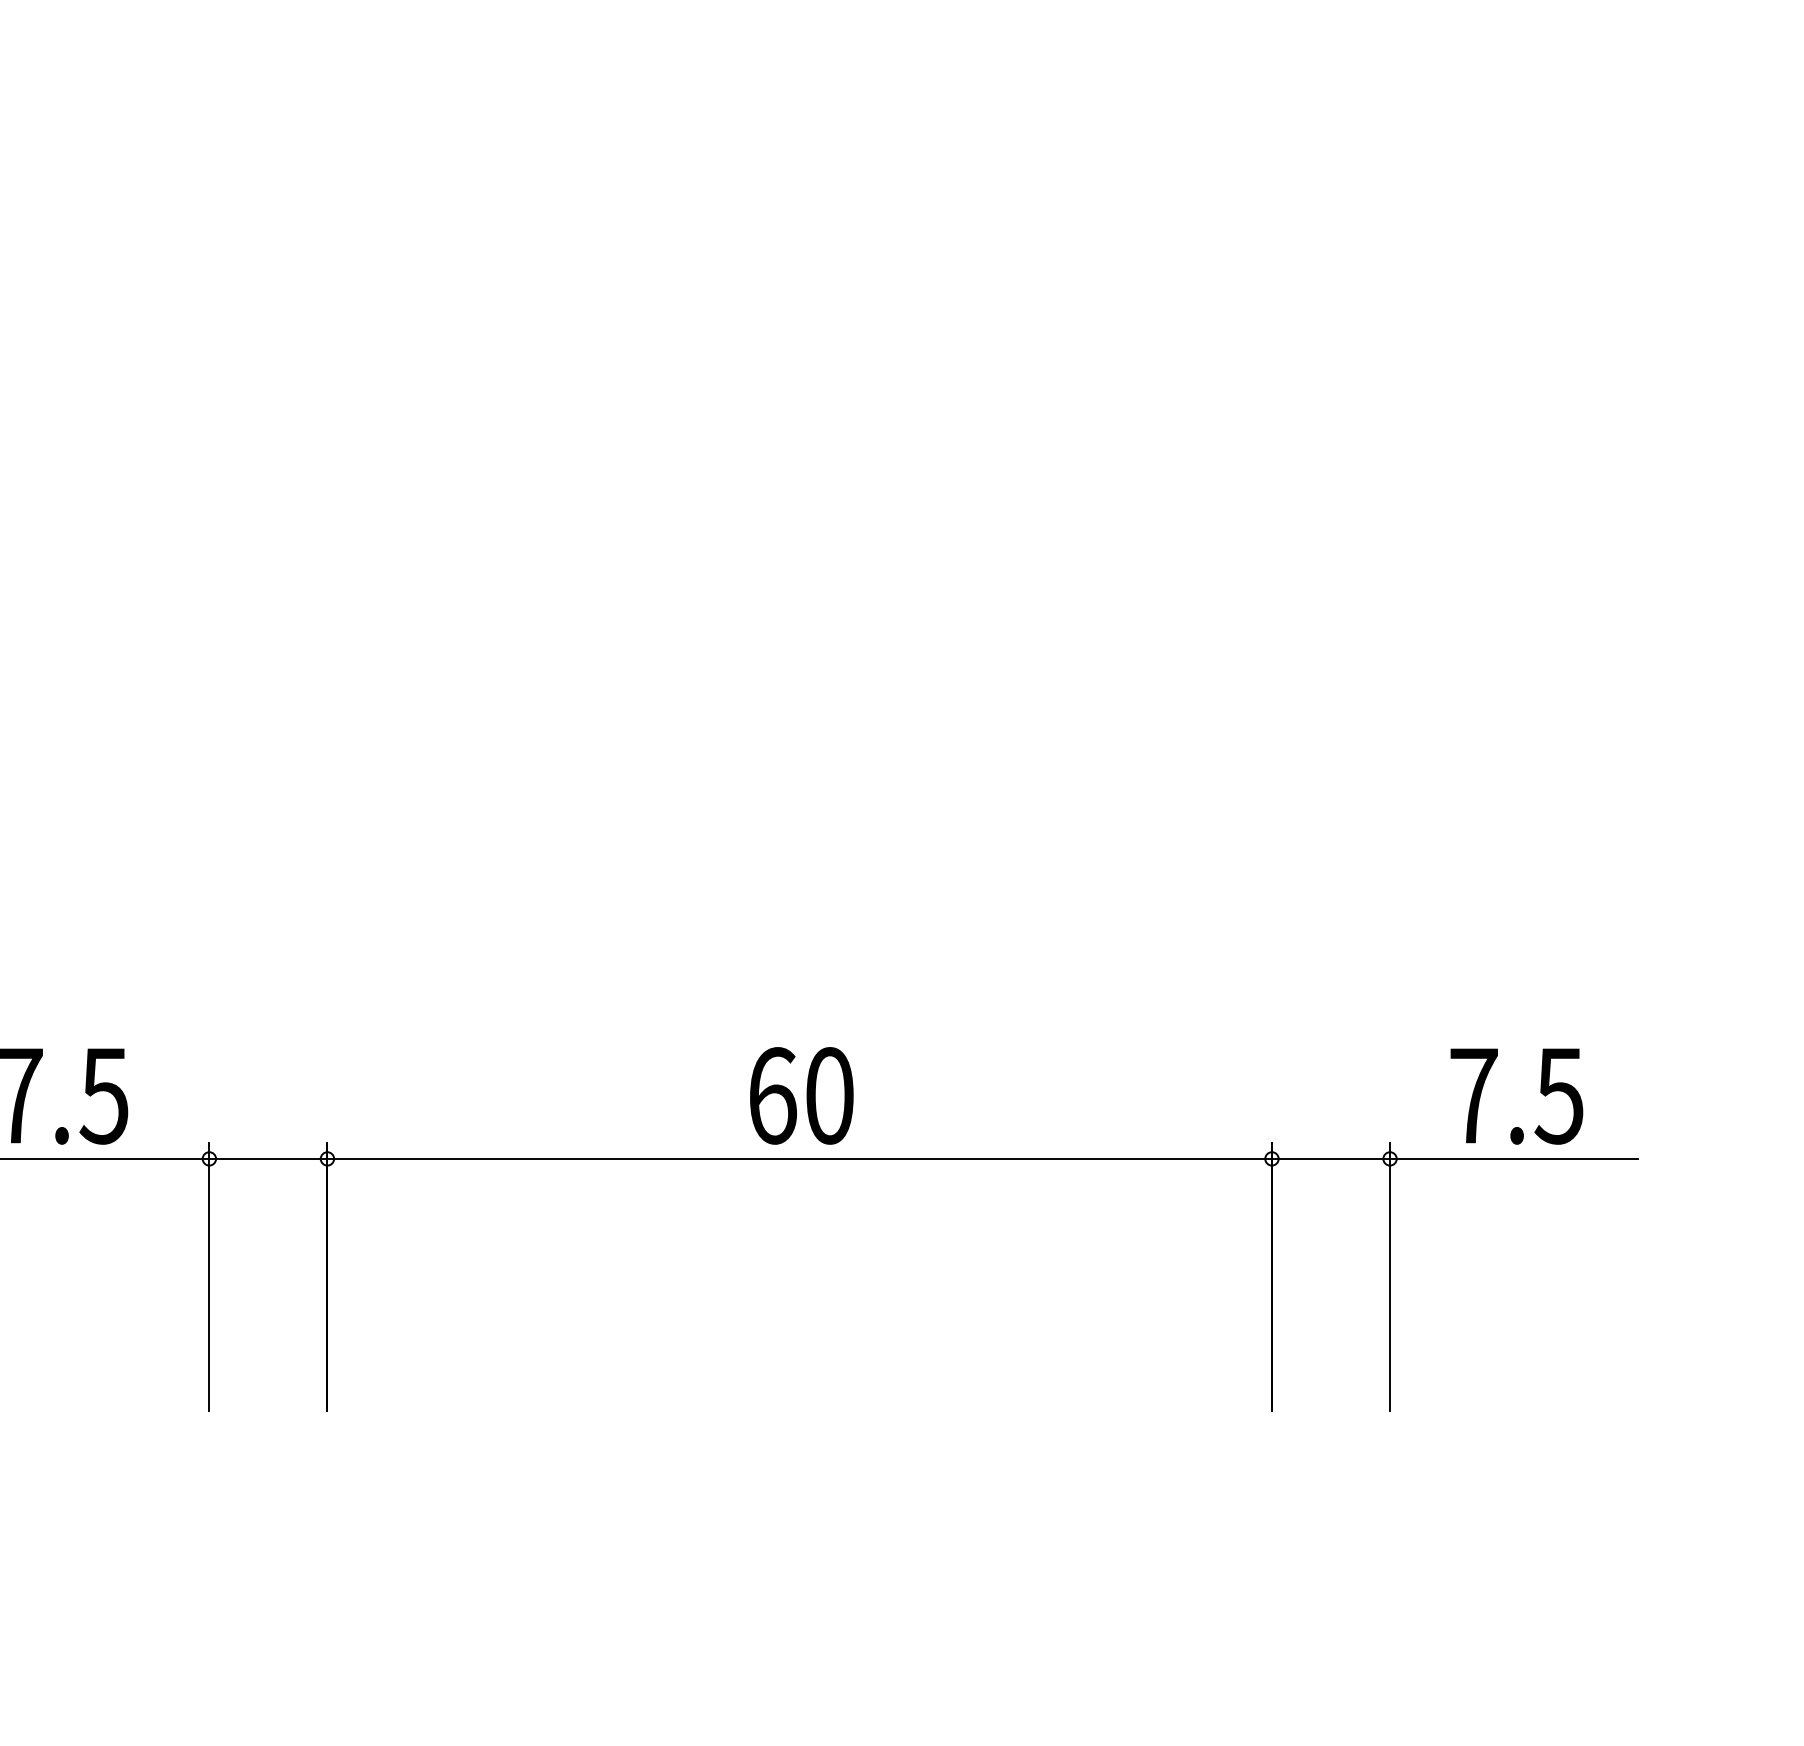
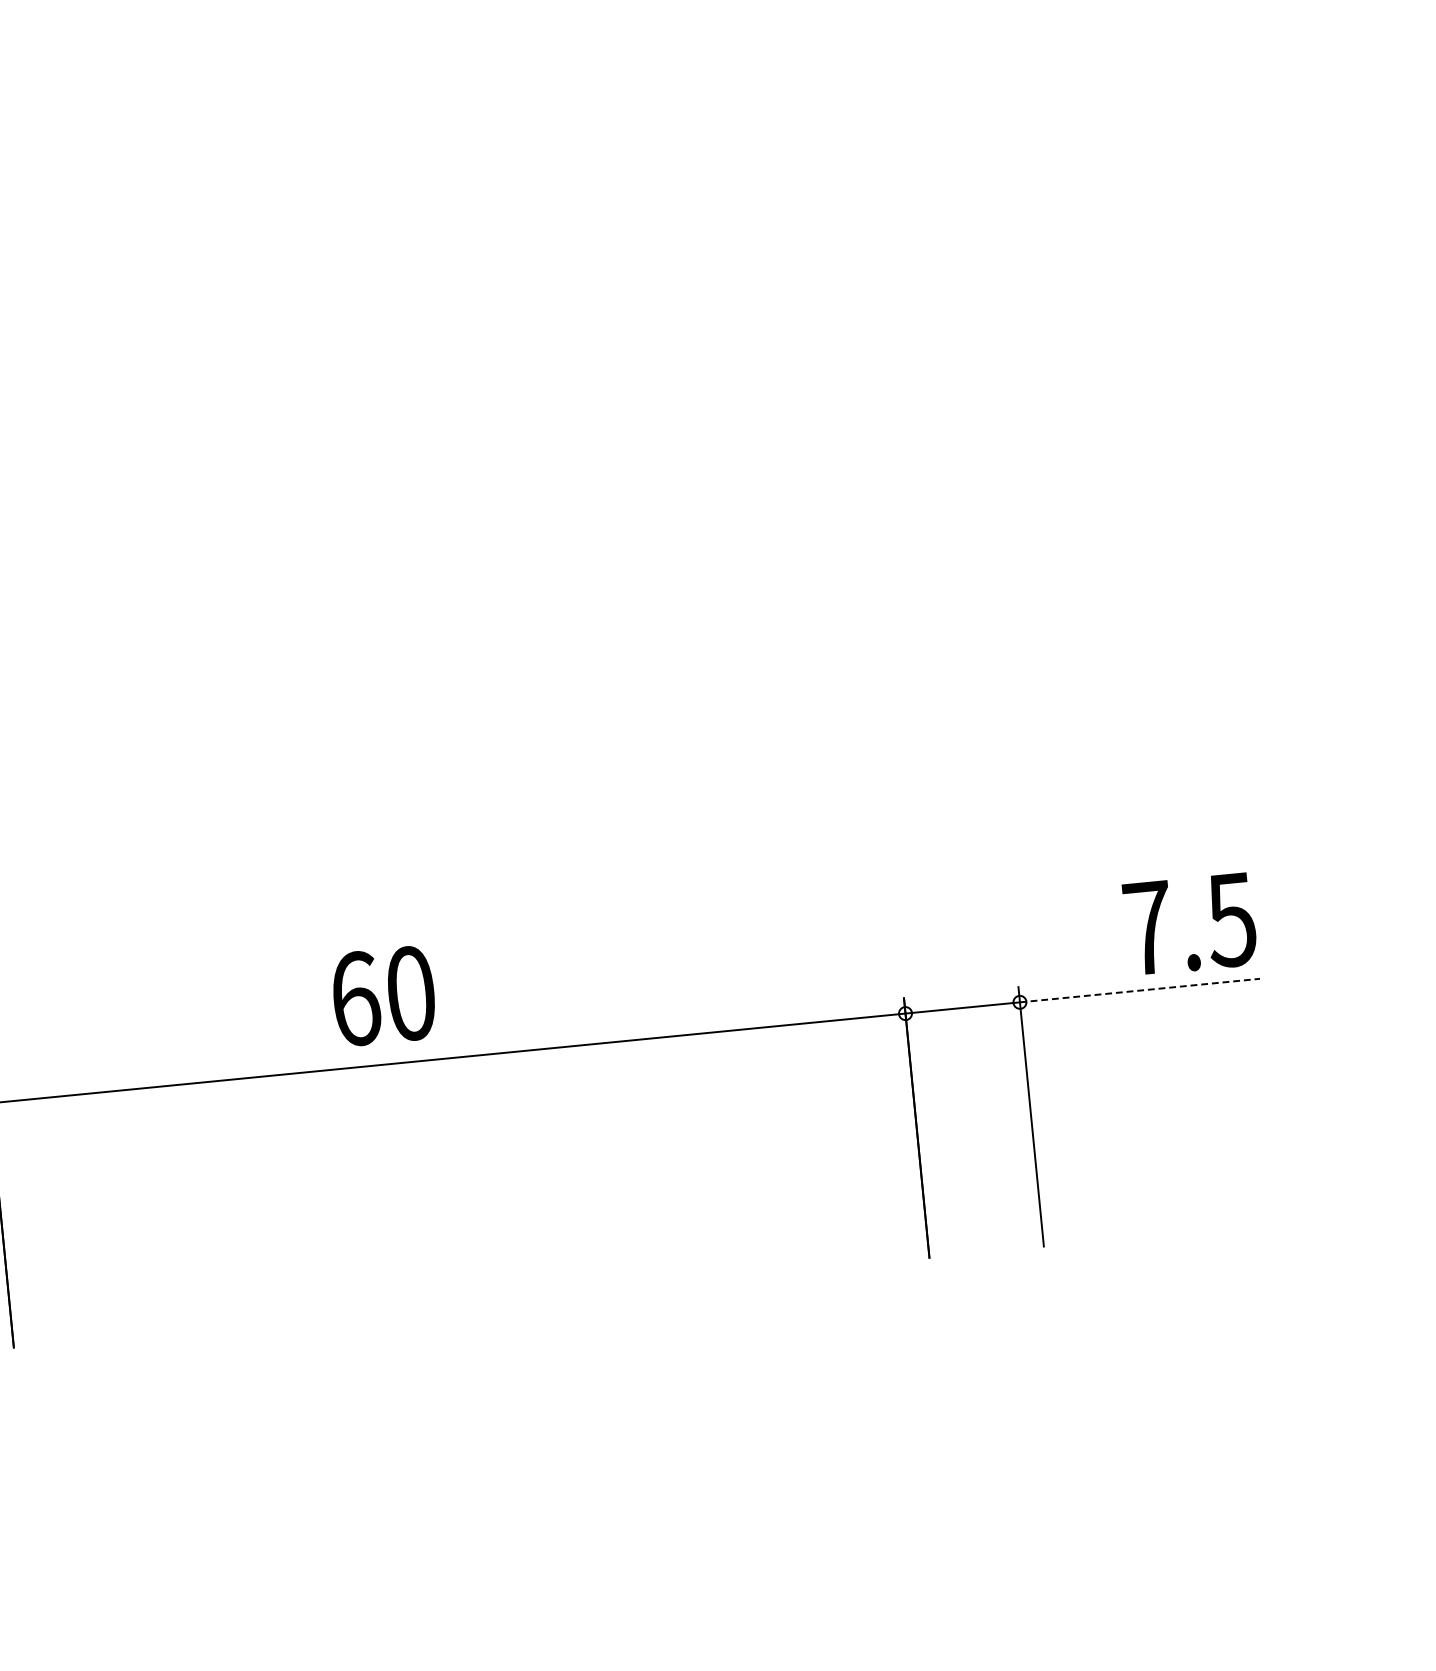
text: (801, 1095) -> (383, 995), moved
text: (1516, 1096) -> (1189, 924), moved
line: (1513, 1158) -> (1139, 990), solid -> dashed

